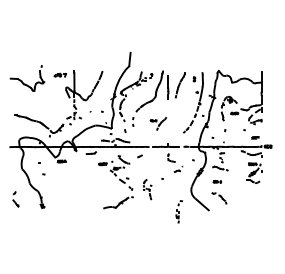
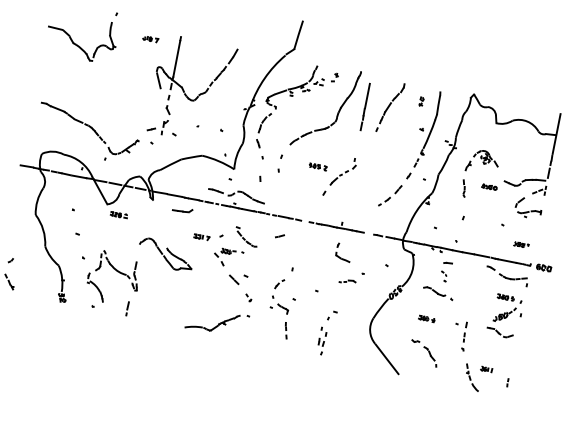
part: (59, 74) -> (149, 37), size x0.62
part: (158, 122) -> (331, 174), size x1.43
part: (147, 187) -> (282, 302), size x1.43
part: (74, 188) -> (134, 275), added
part: (246, 195) -> (480, 358), added
part: (178, 211) -> (325, 331), moved

